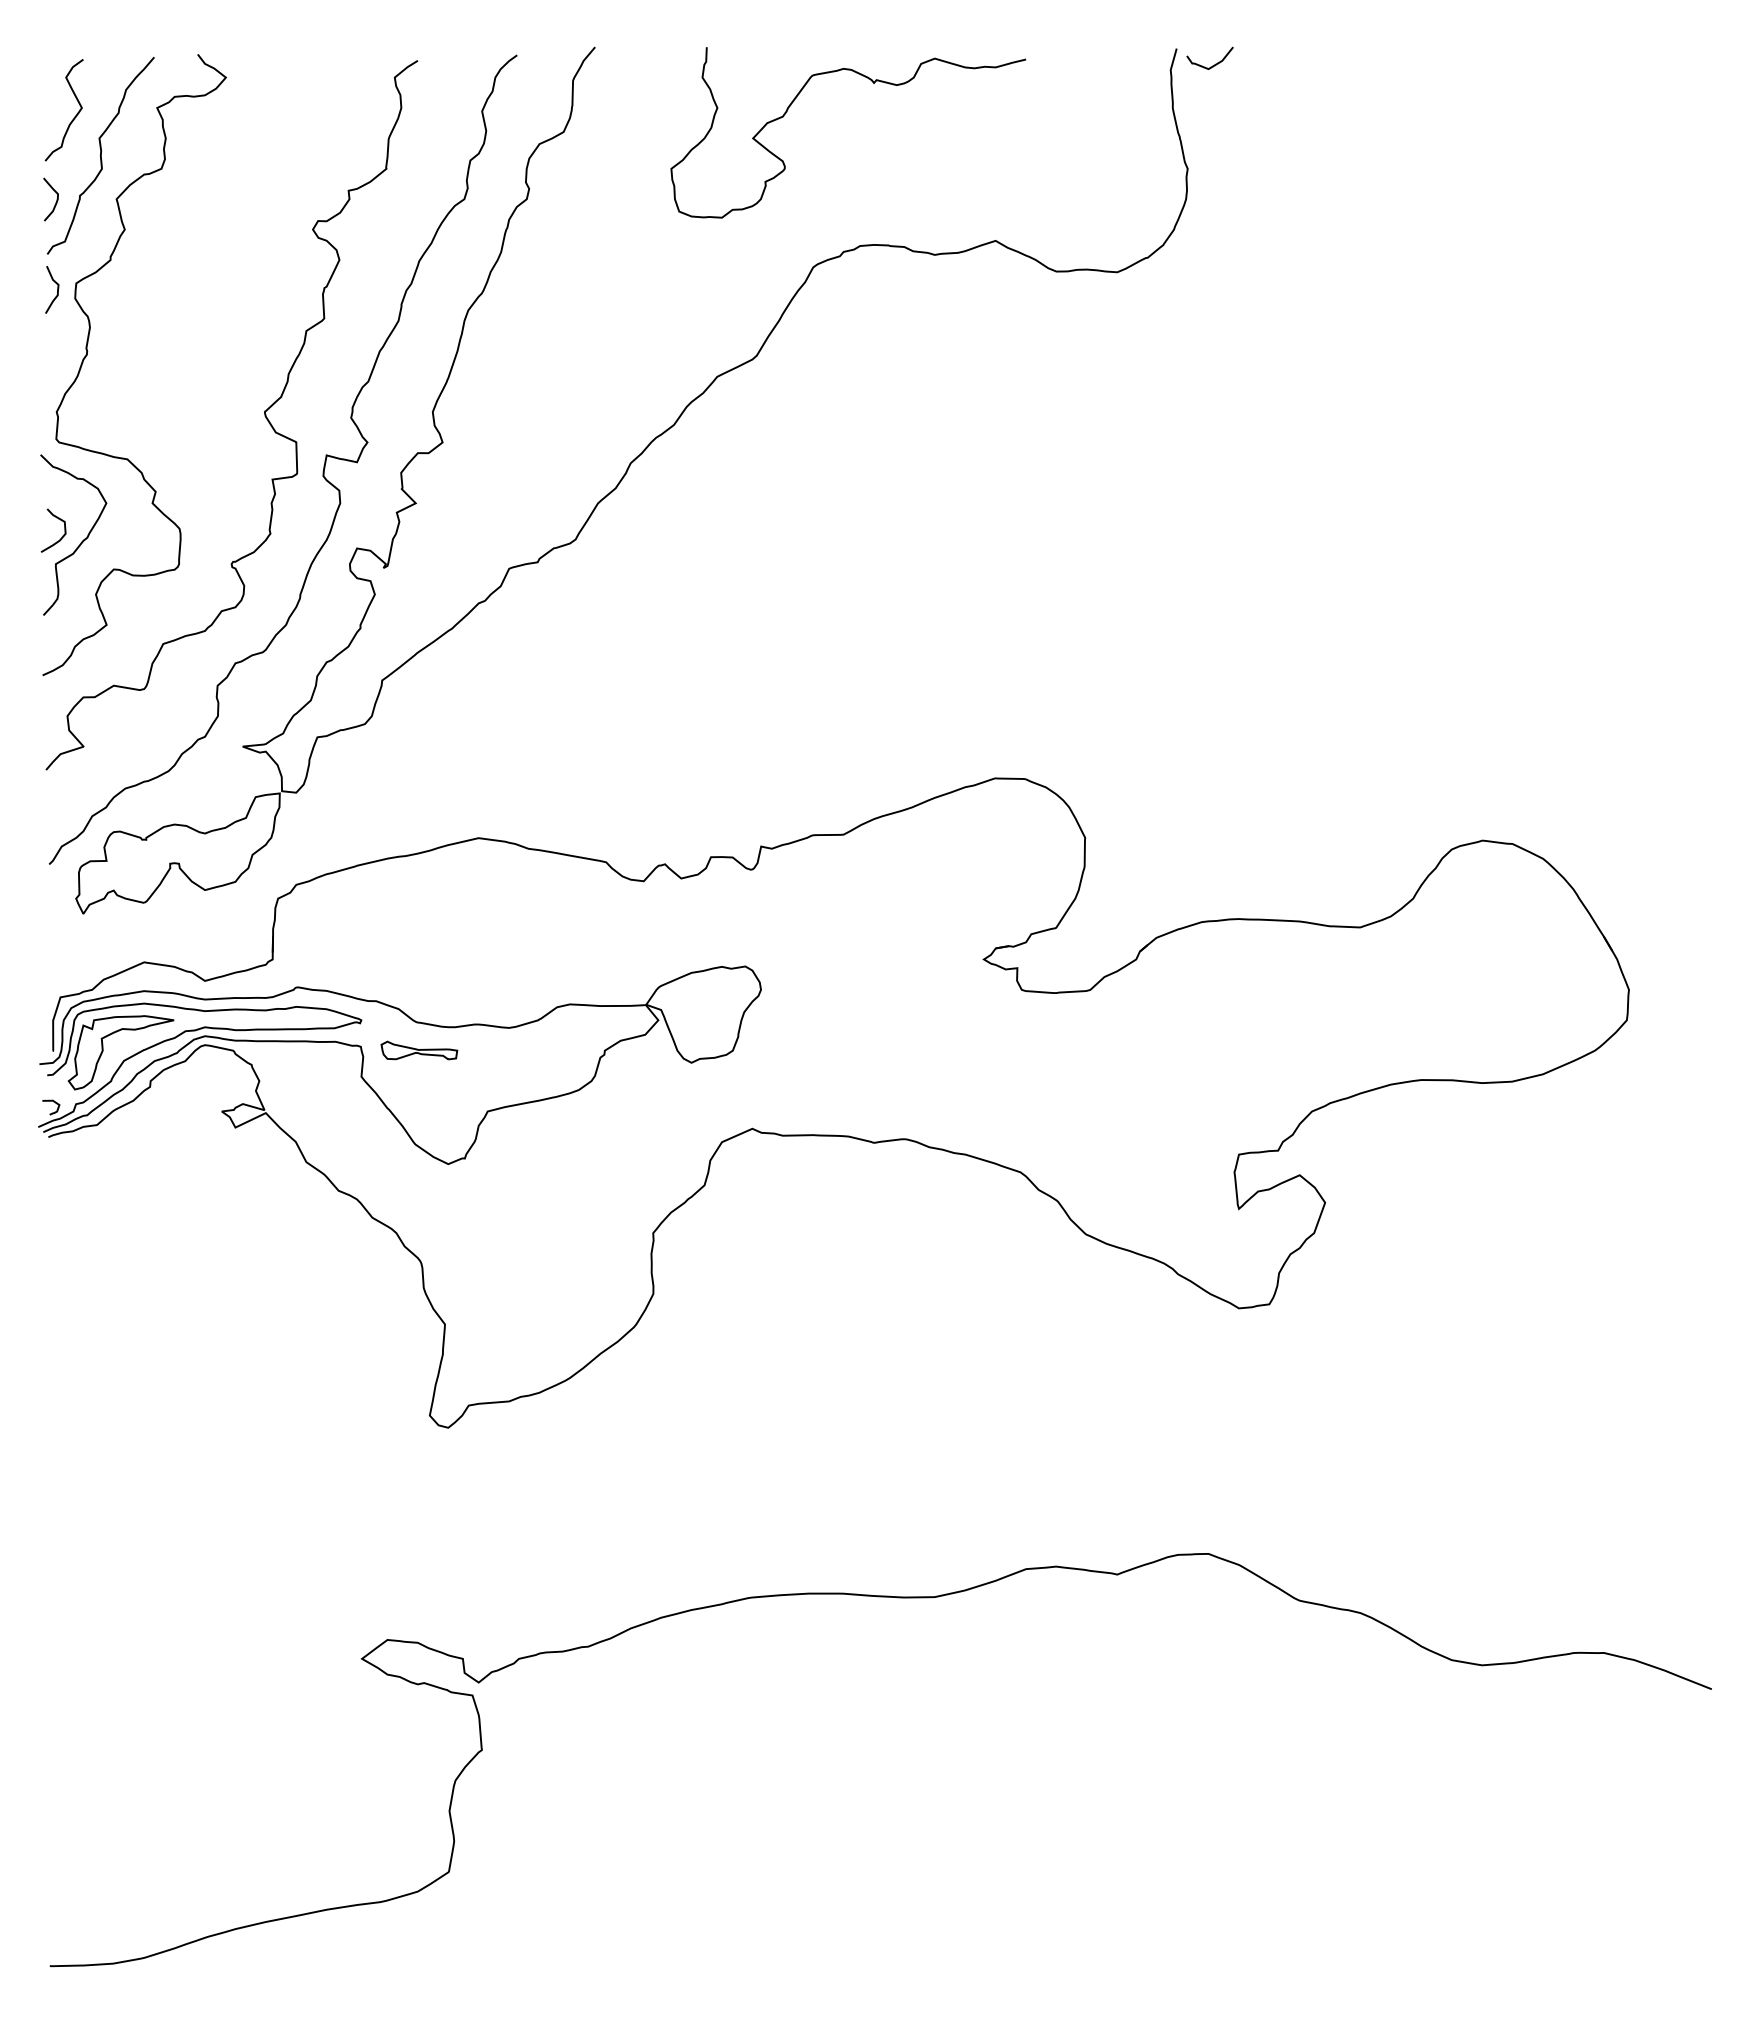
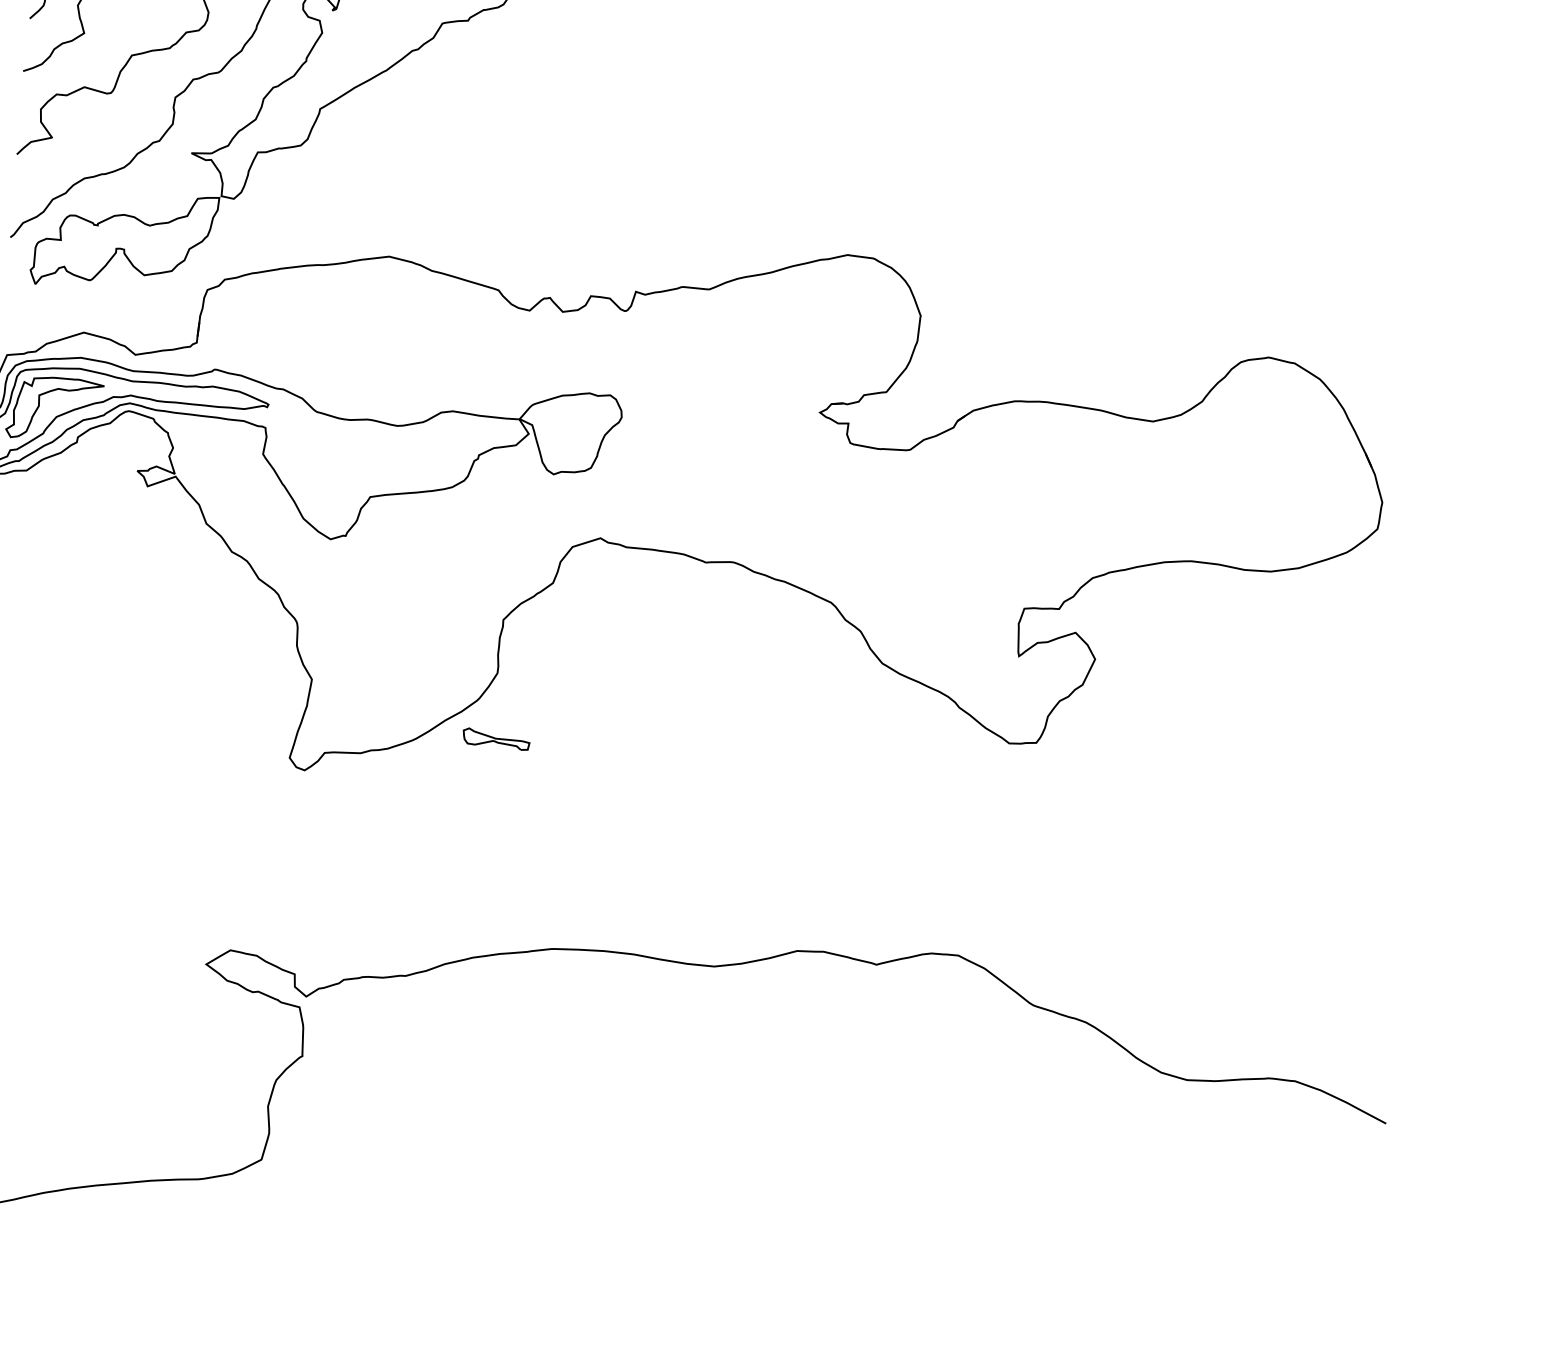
part: (419, 1050) -> (496, 739), moved

